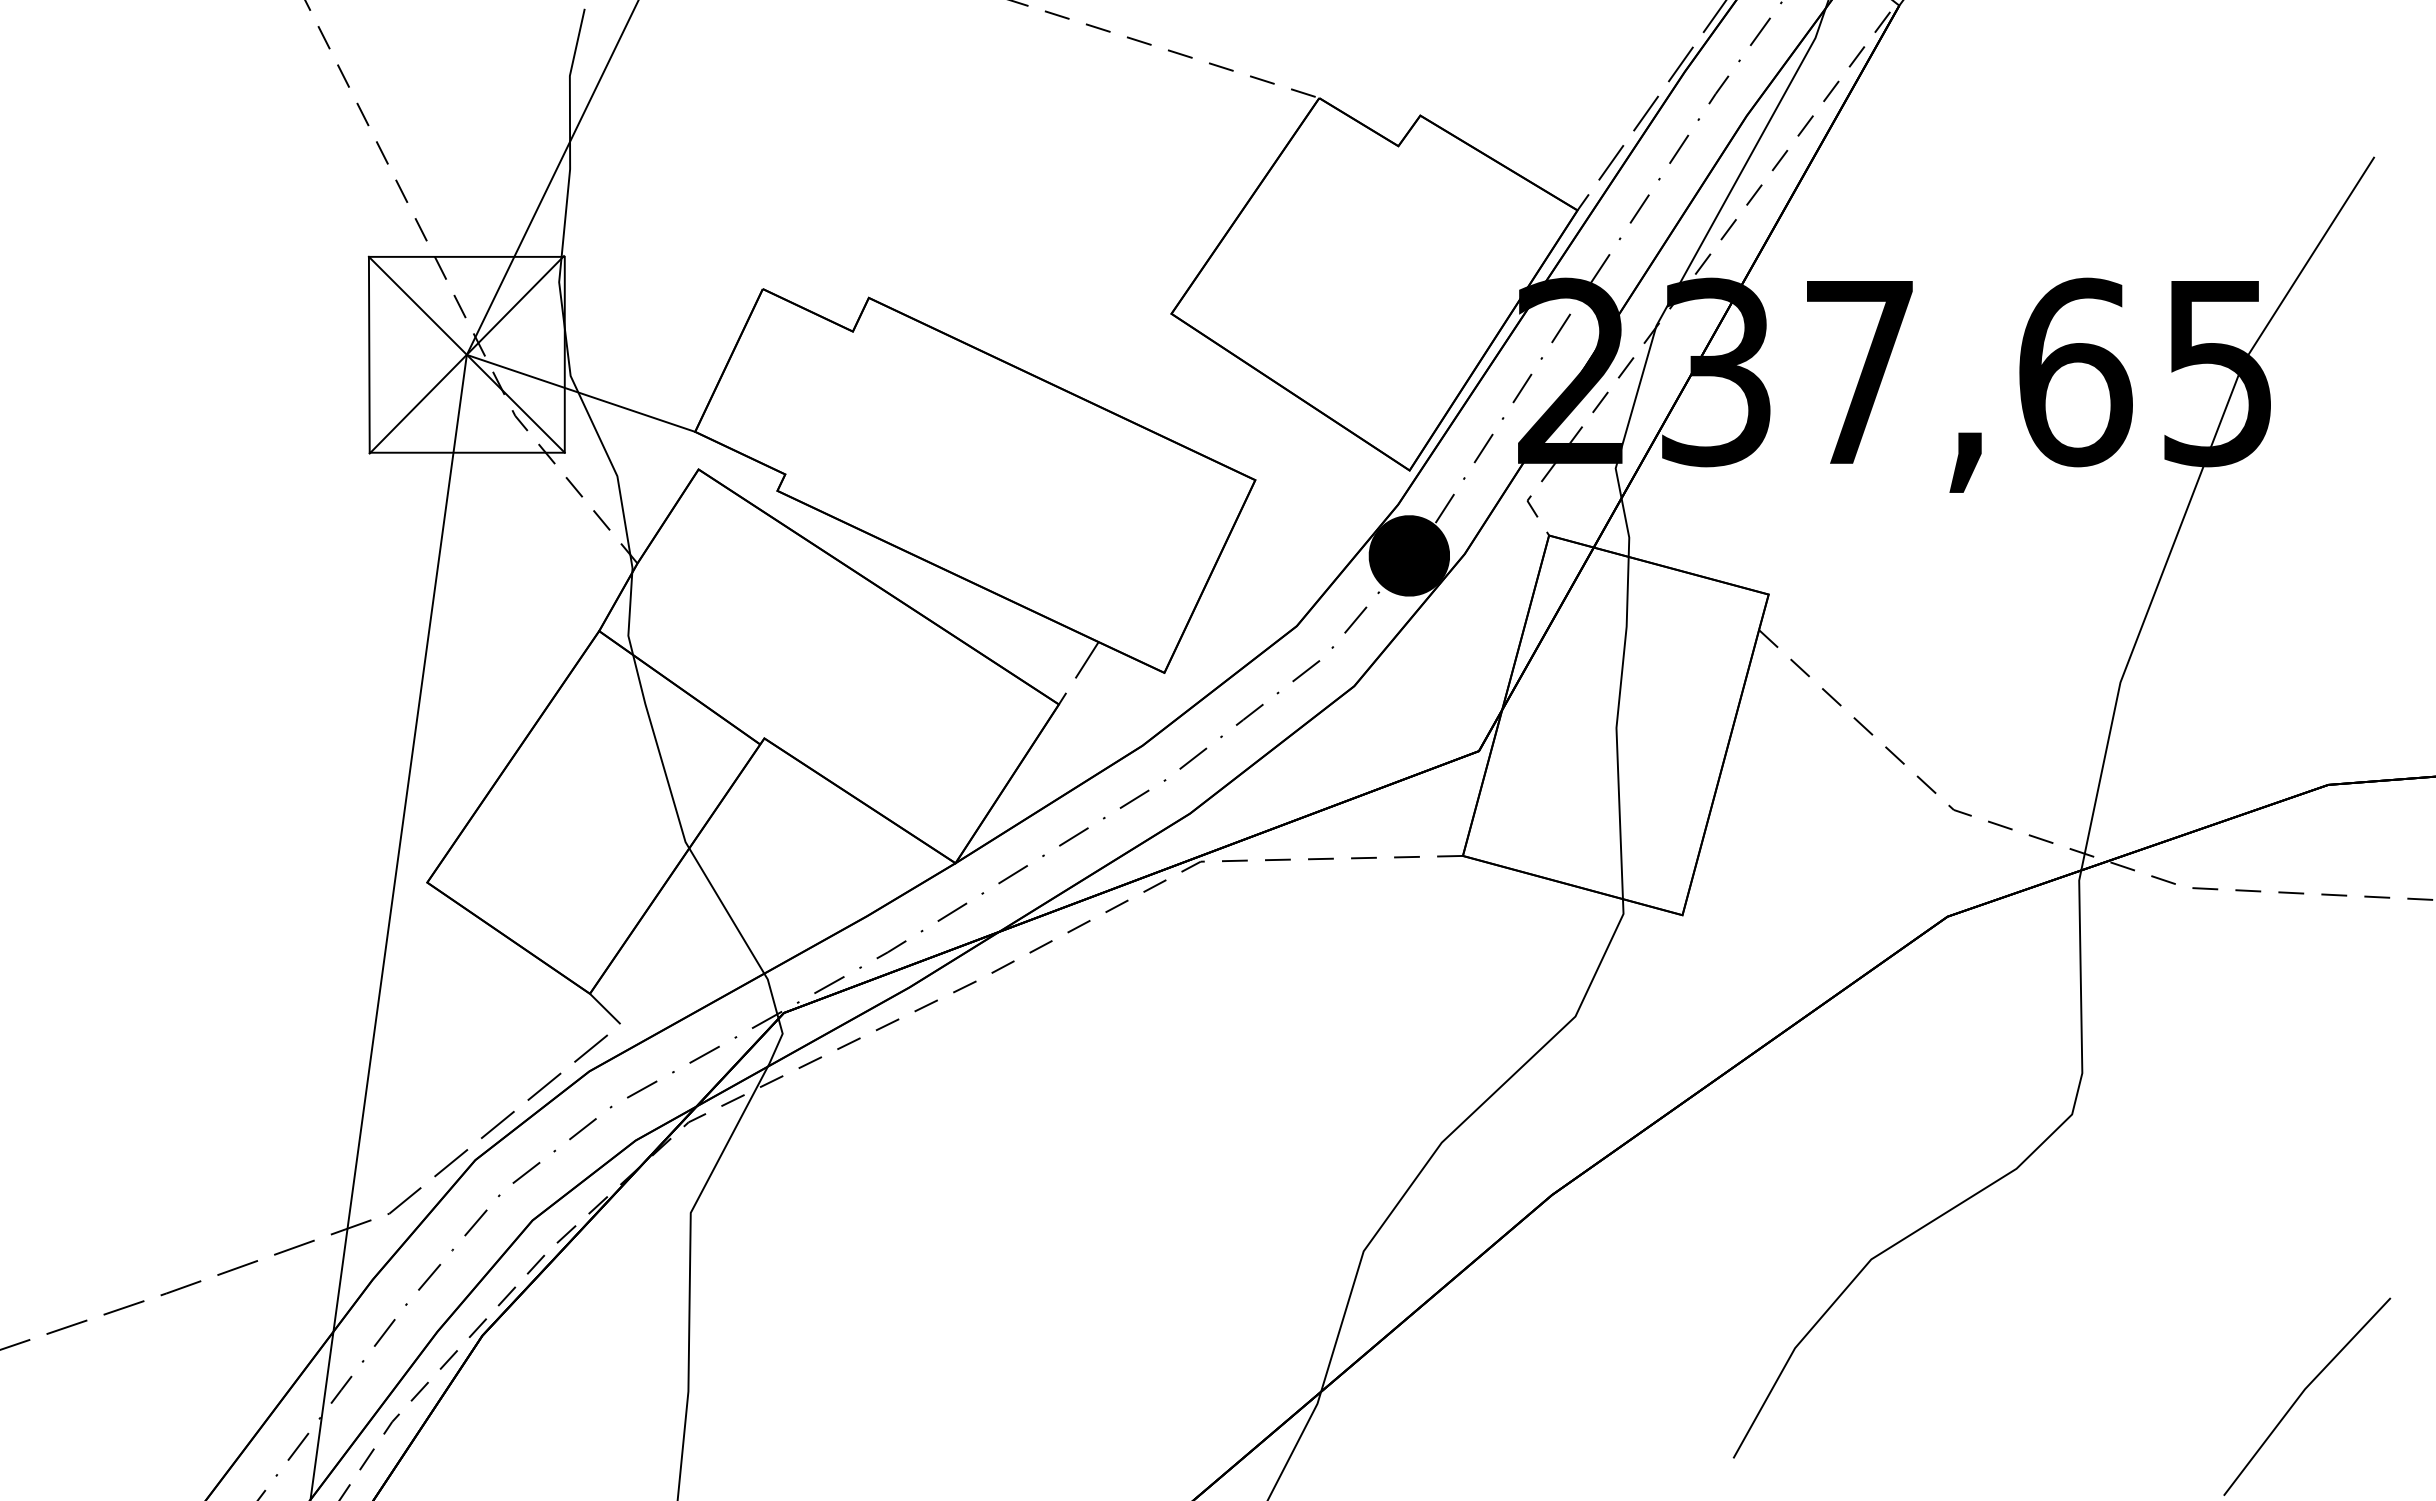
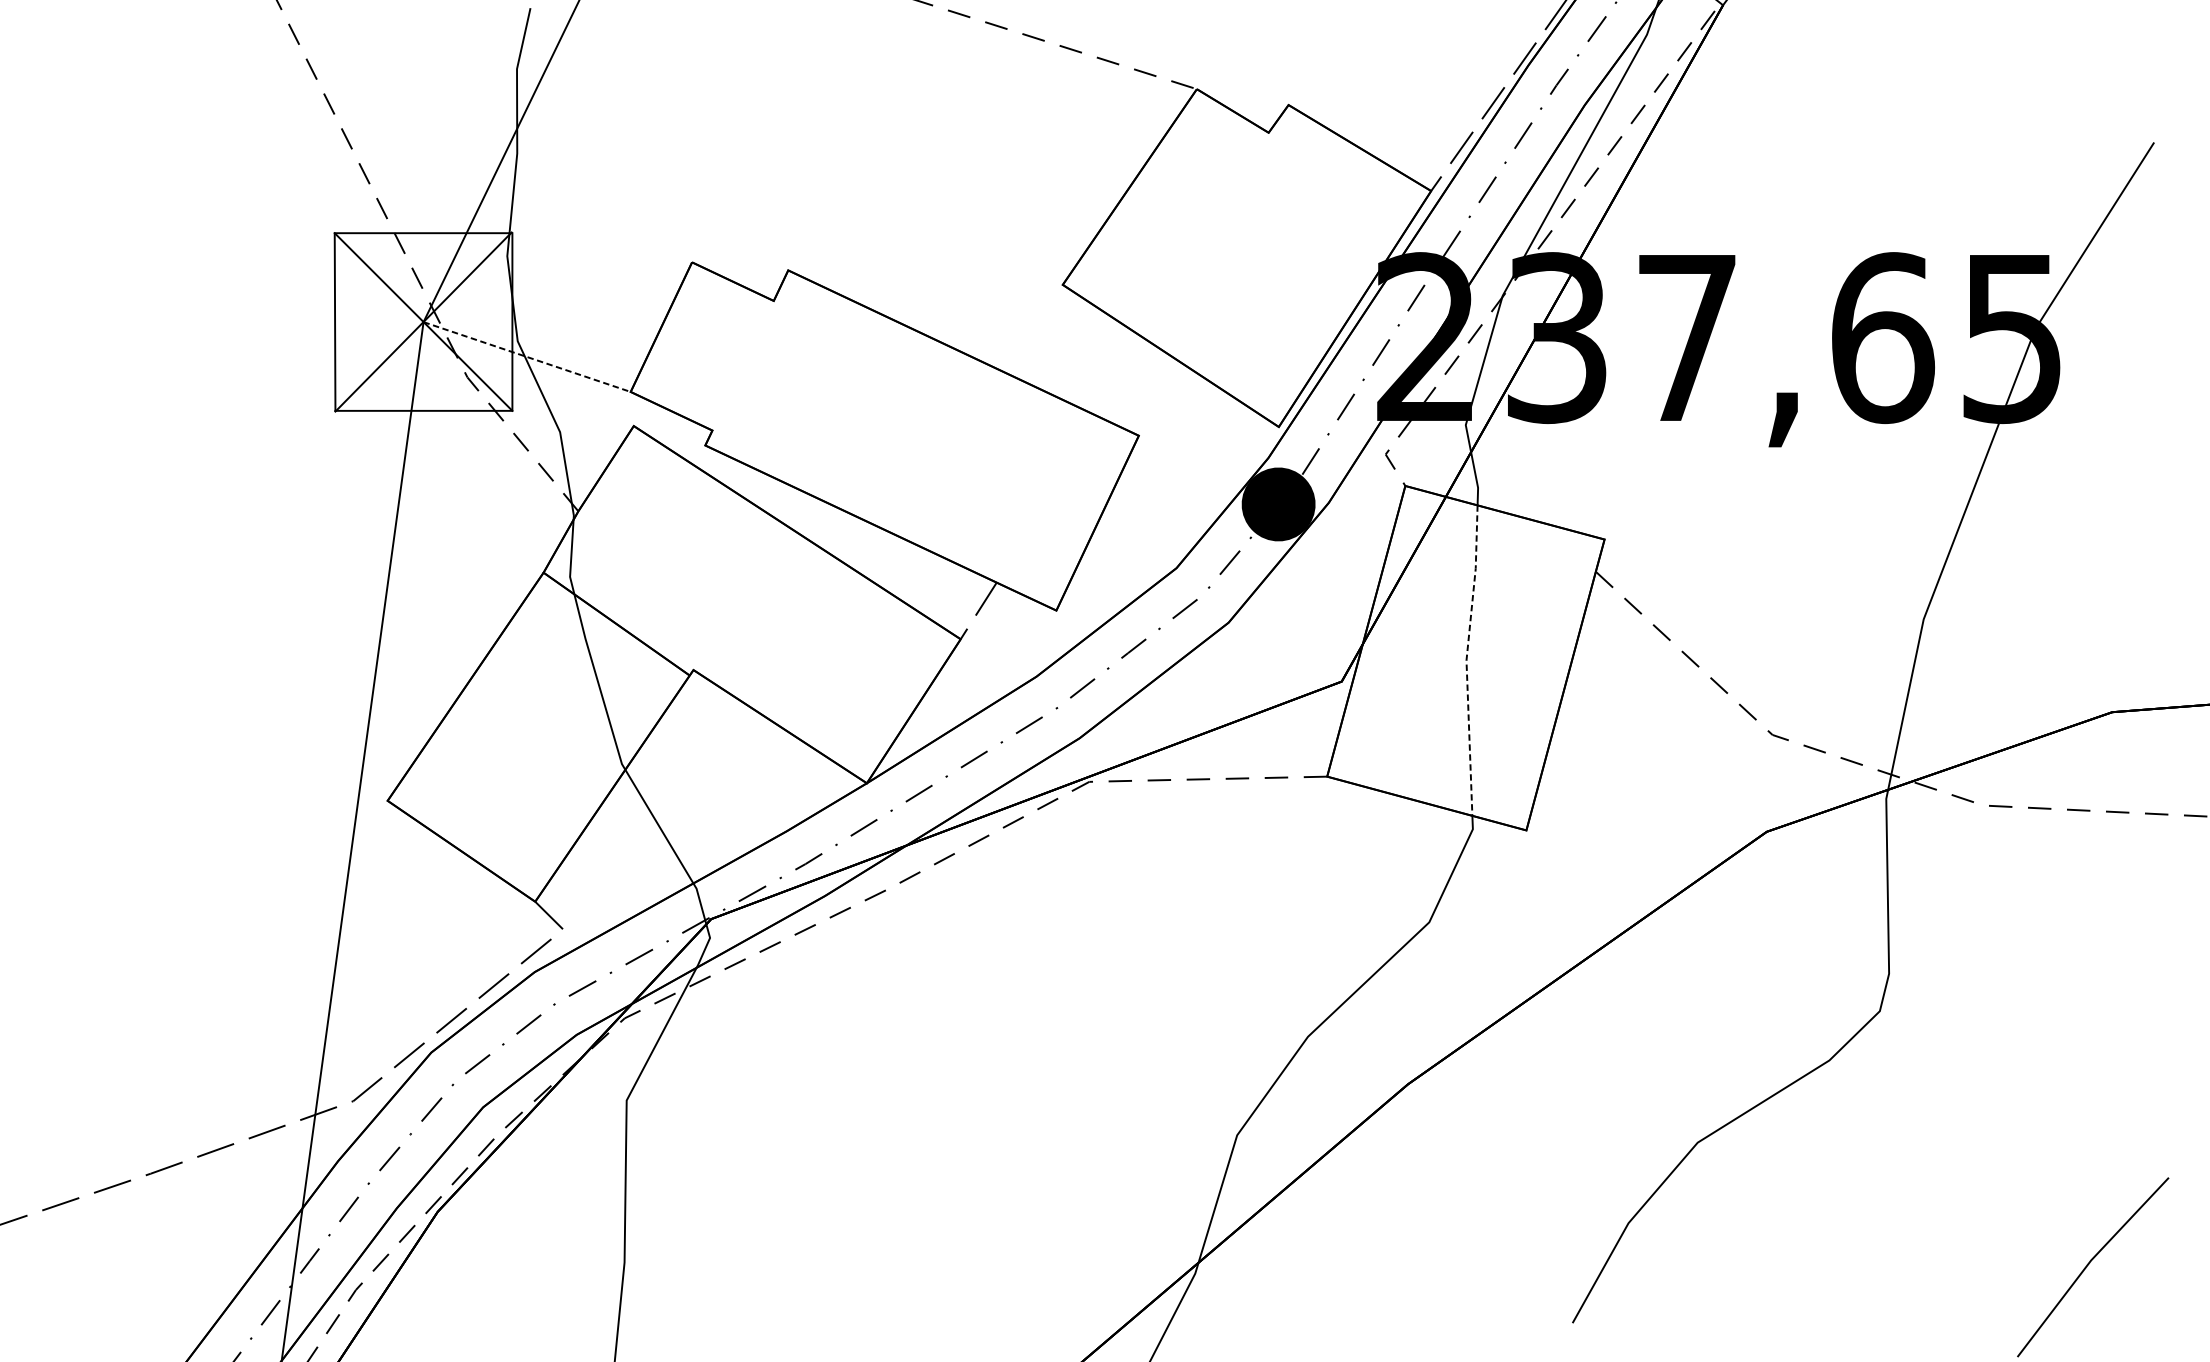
line: (581, 393) -> (527, 357), solid -> dashed
line: (1616, 728) -> (1466, 661), solid -> dashed

